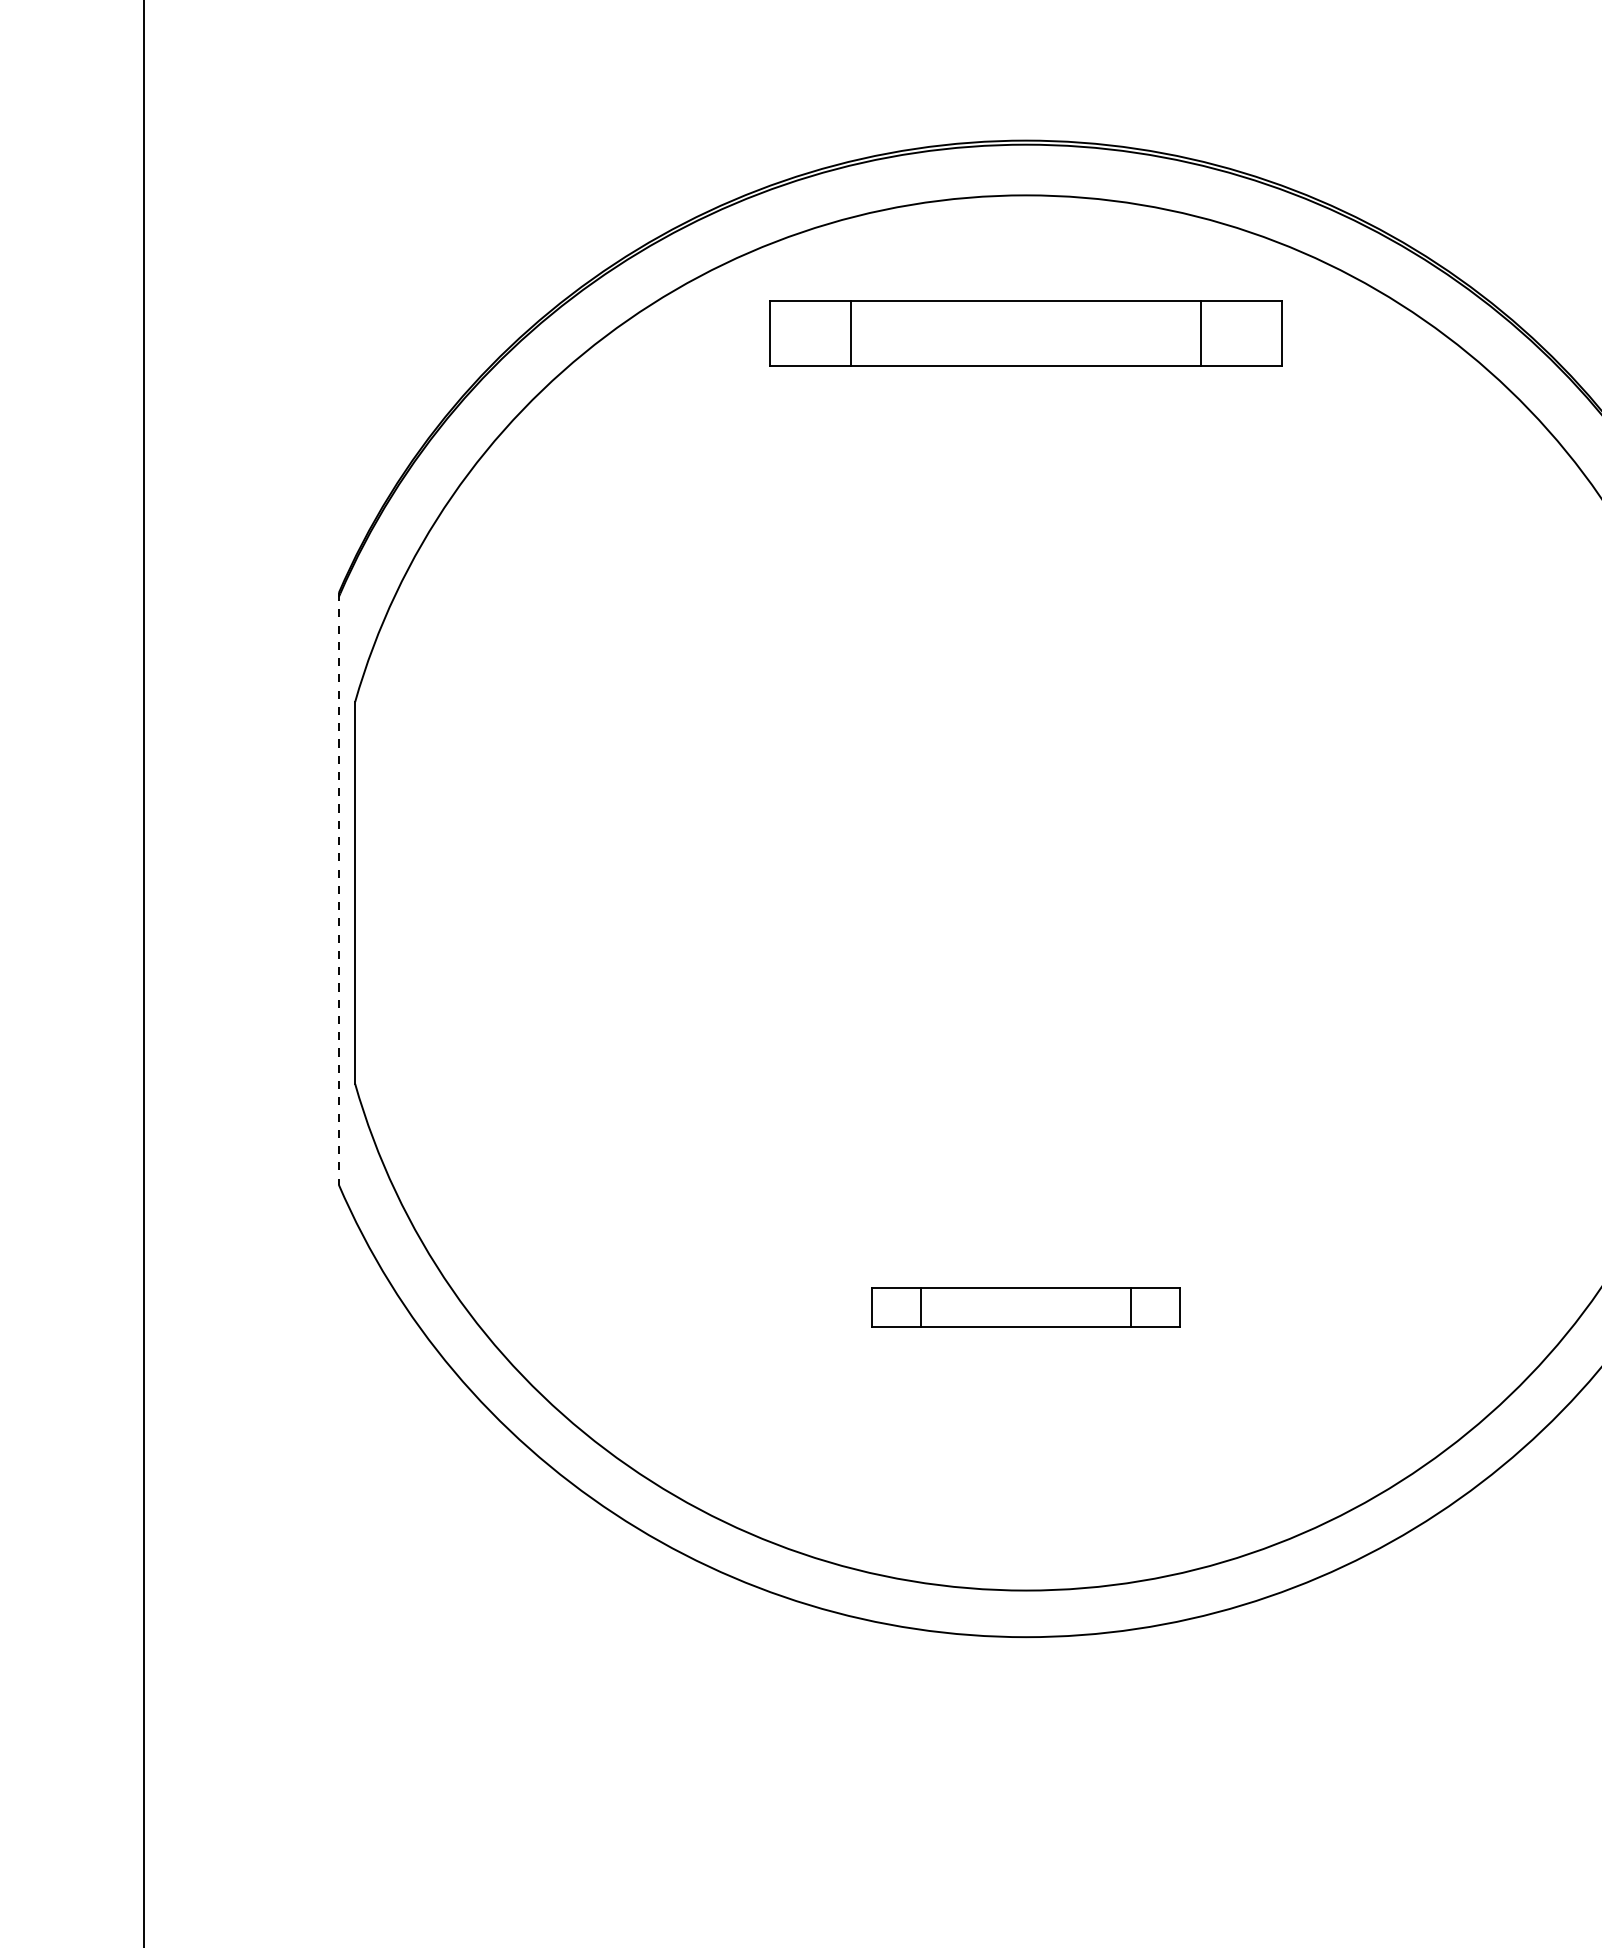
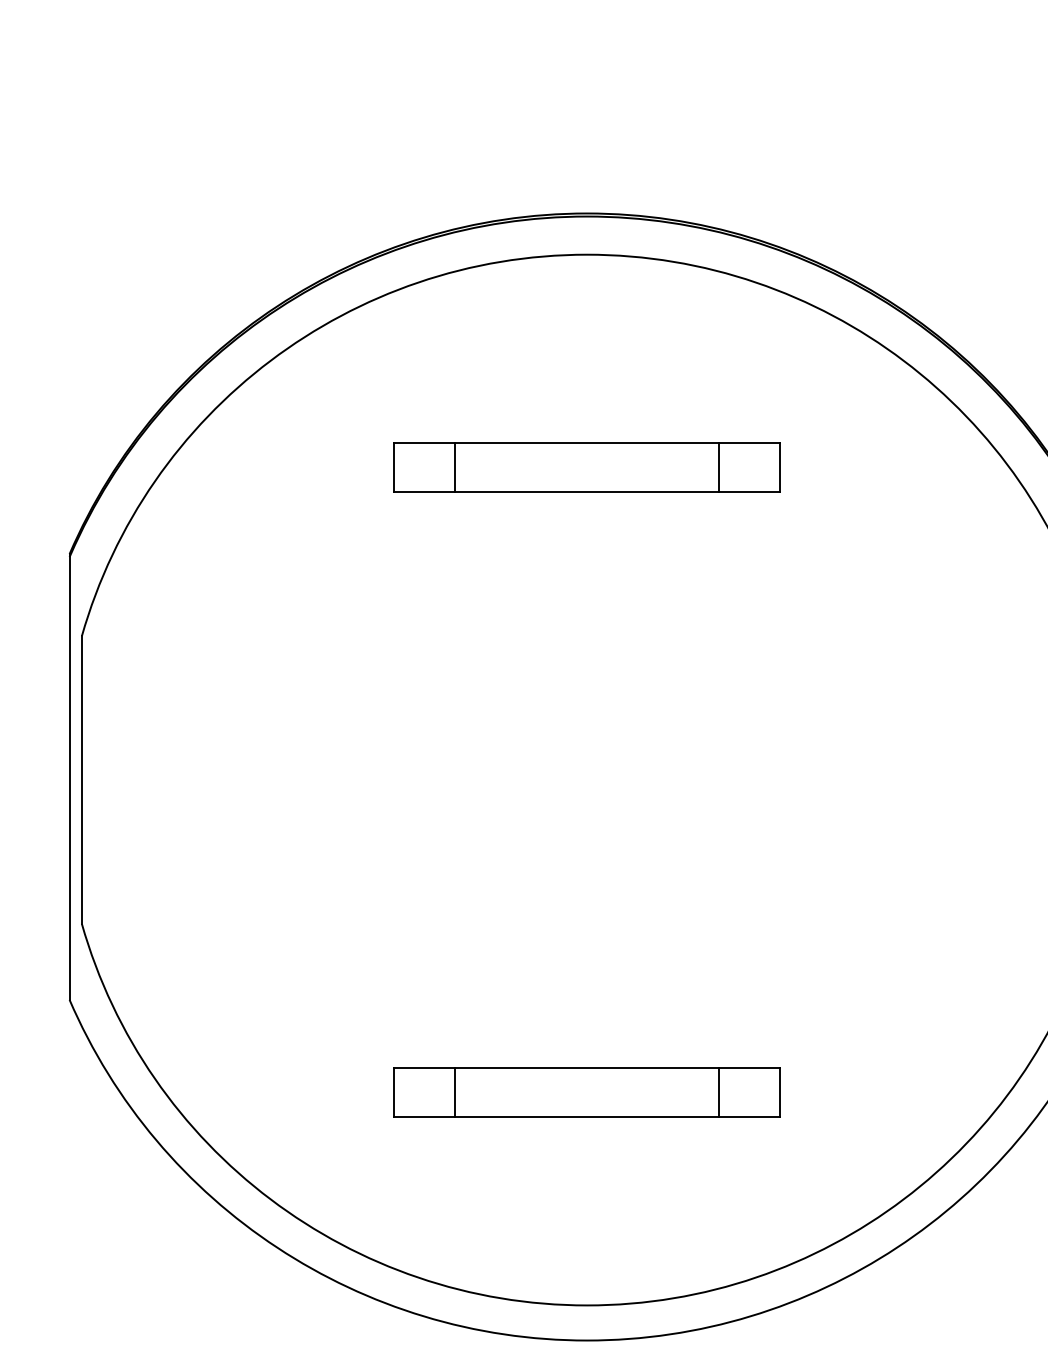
part: (1025, 333) -> (586, 467), moved
line: (338, 888) -> (69, 776), dashed -> solid
part: (1025, 1307) -> (586, 1092), size x1.67

